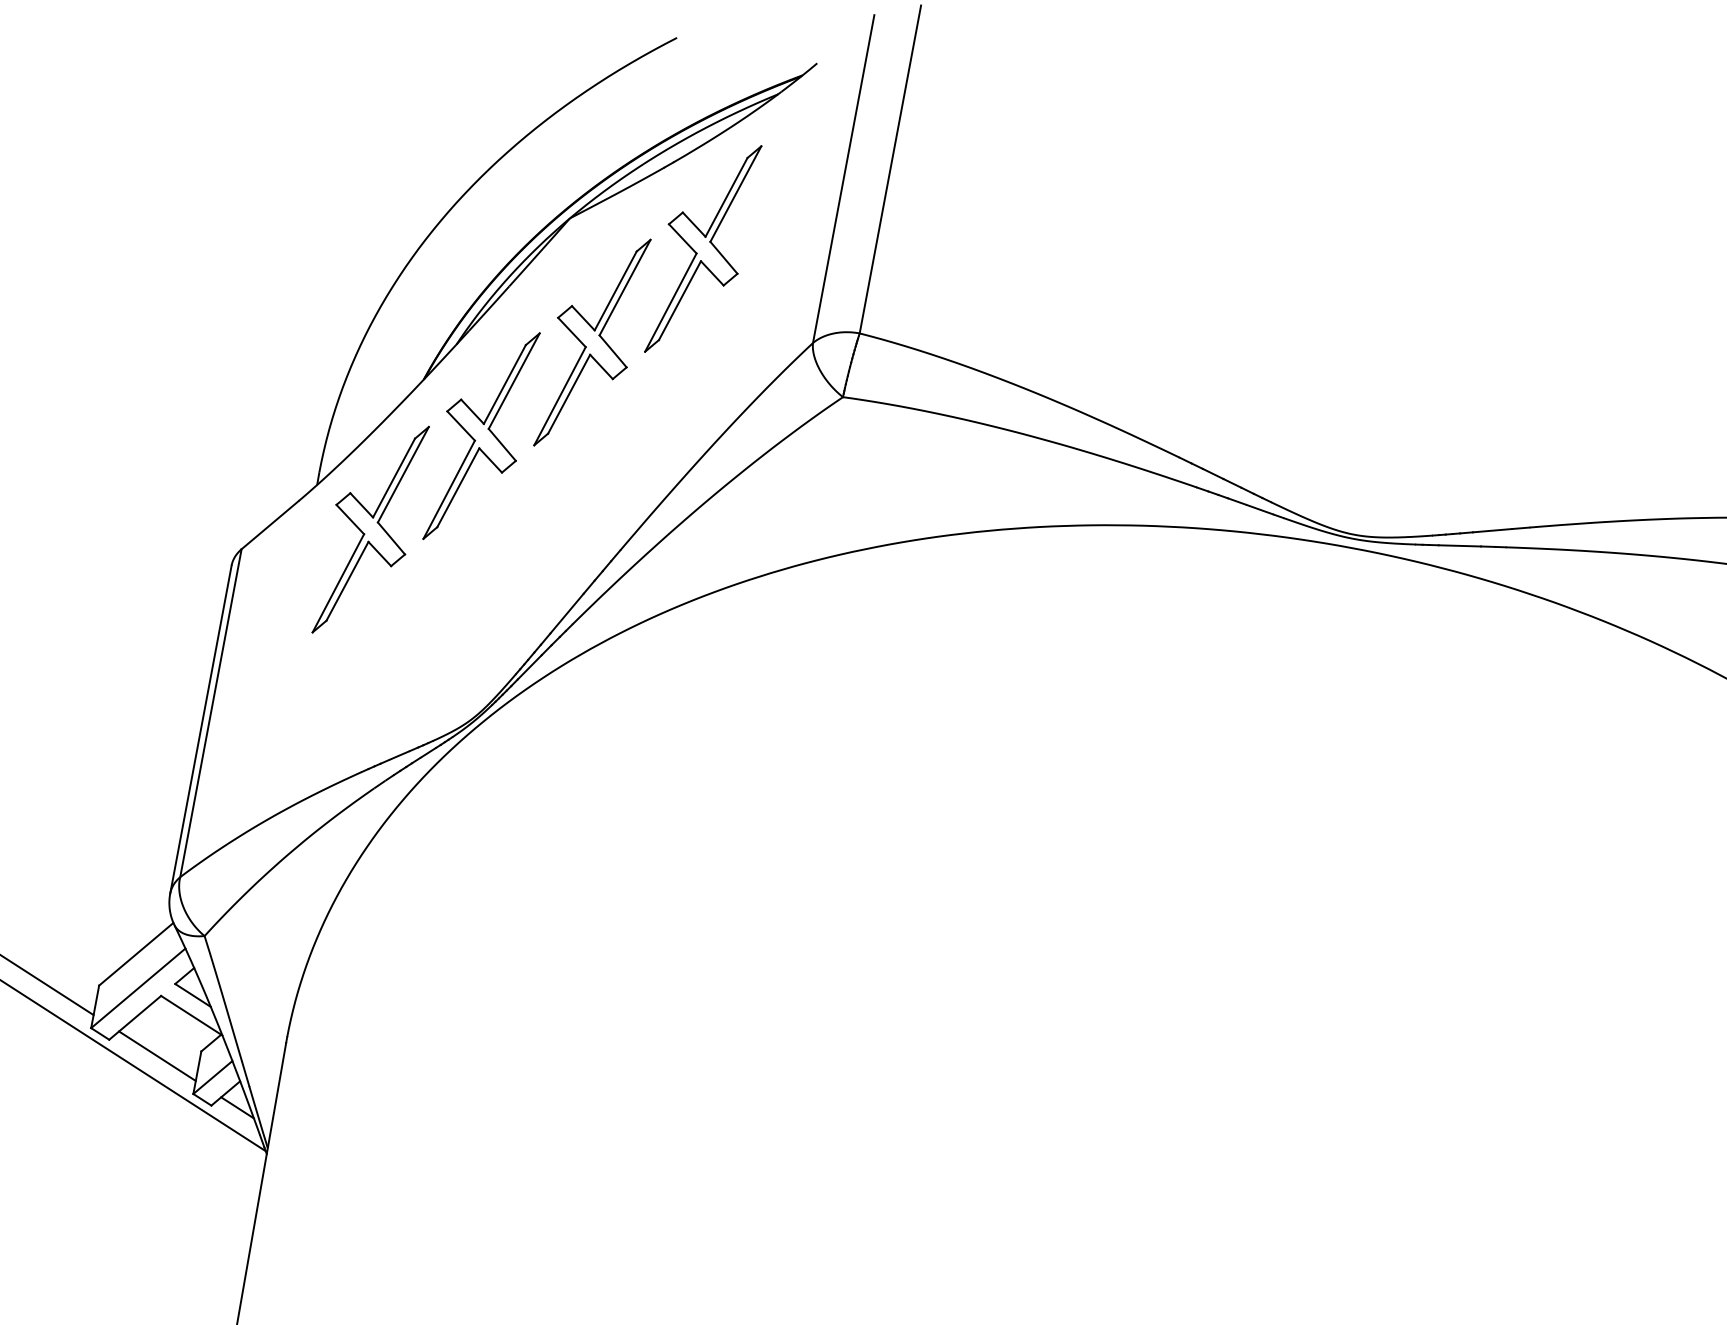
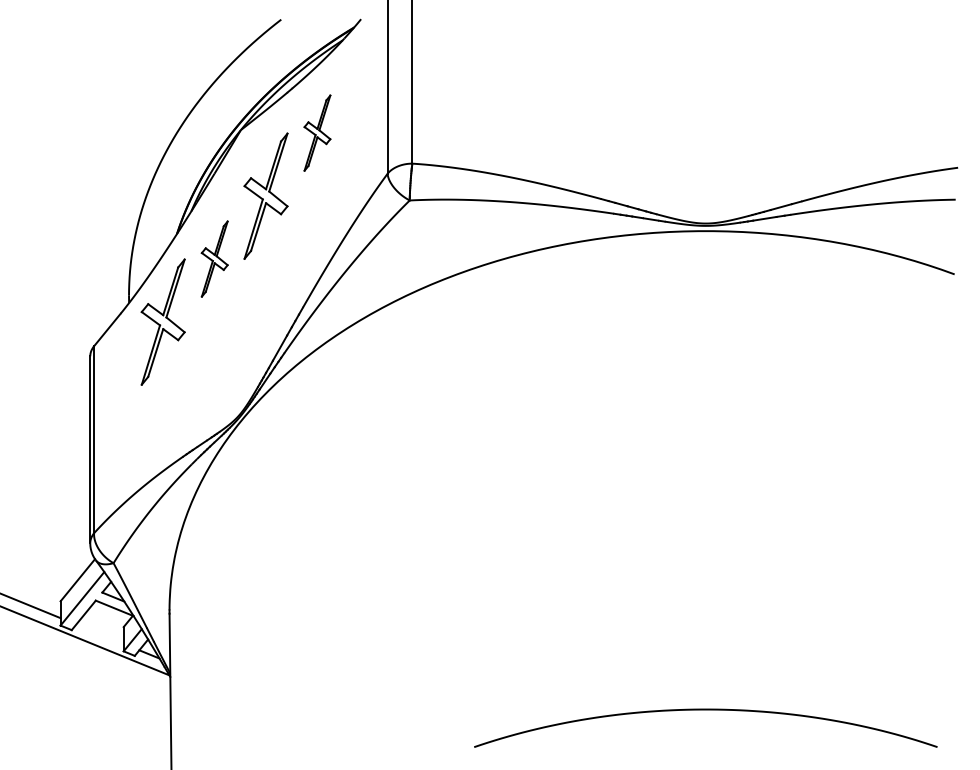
part: (703, 247) -> (317, 132), size x0.6
part: (481, 434) -> (214, 258), size x0.6
line: (156, 1054) -> (99, 633), removed

